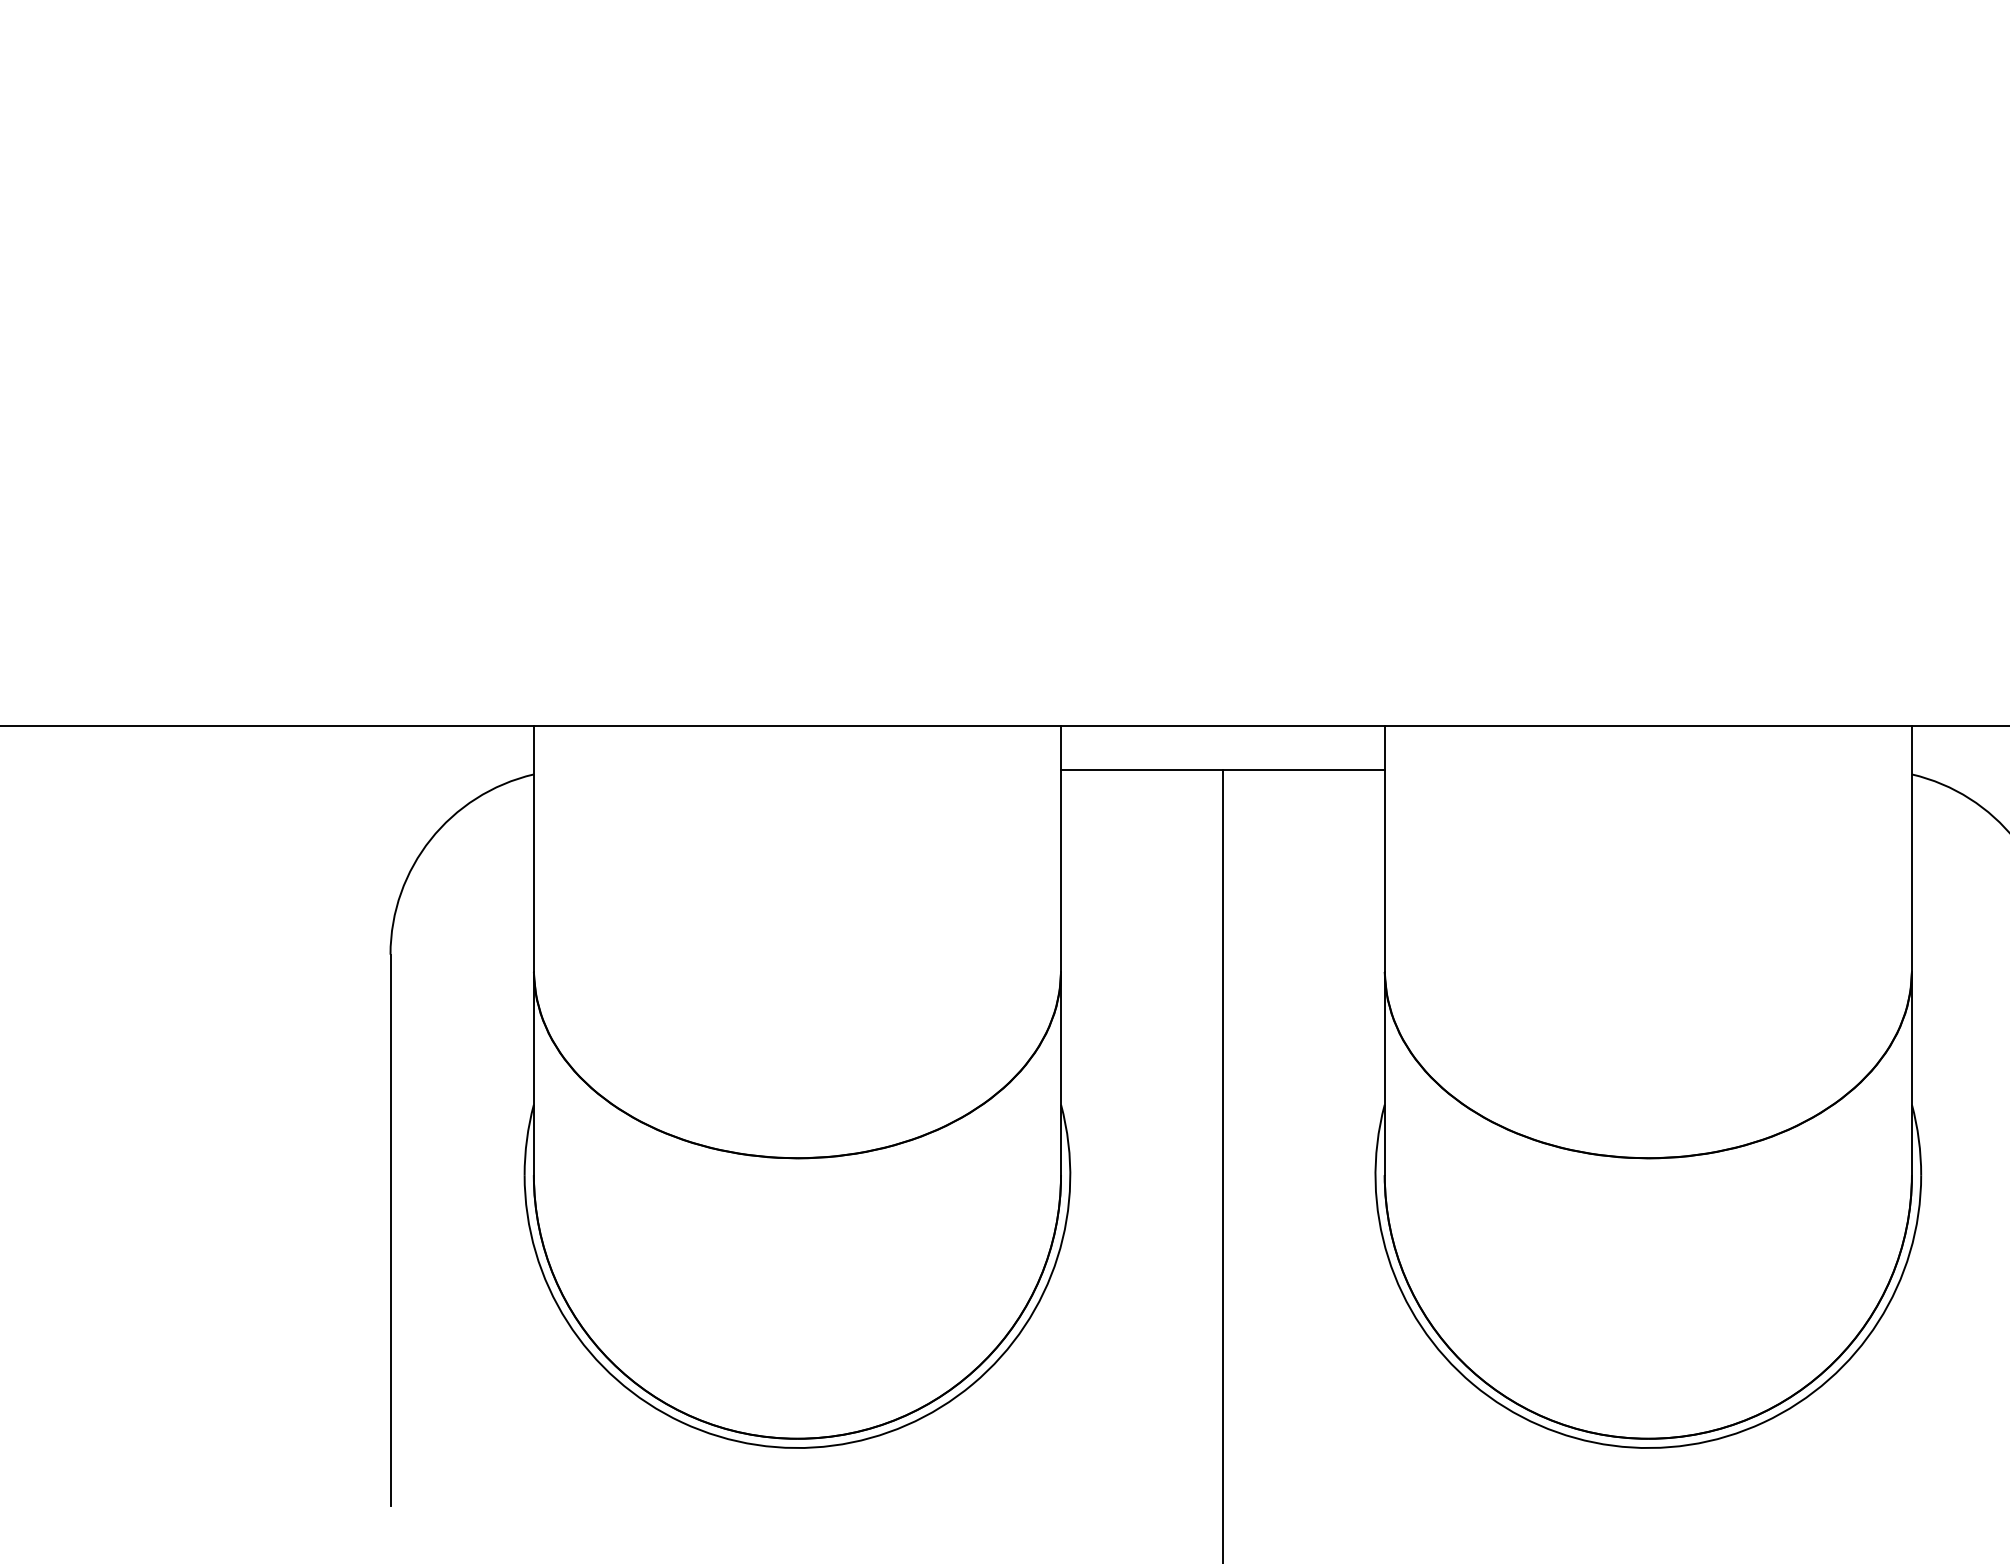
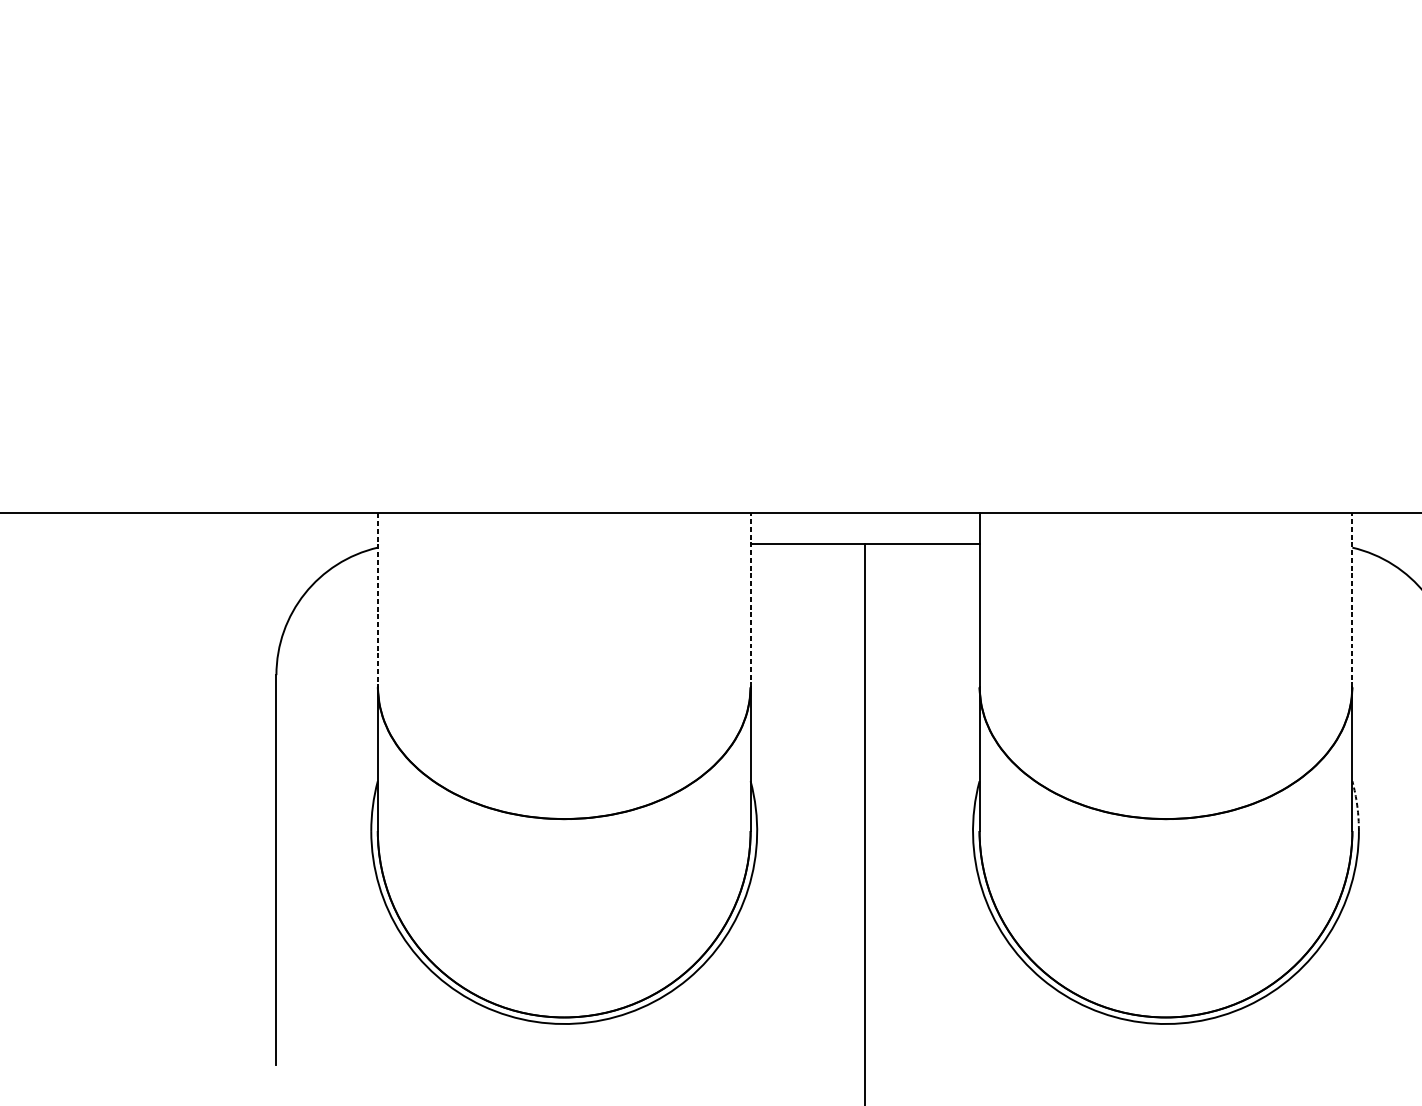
line: (1061, 848) -> (750, 600), solid -> dashed
line: (1911, 848) -> (1352, 600), solid -> dashed
line: (533, 849) -> (377, 600), solid -> dashed
arc: (1918, 1139) -> (1357, 805), solid -> dashed

